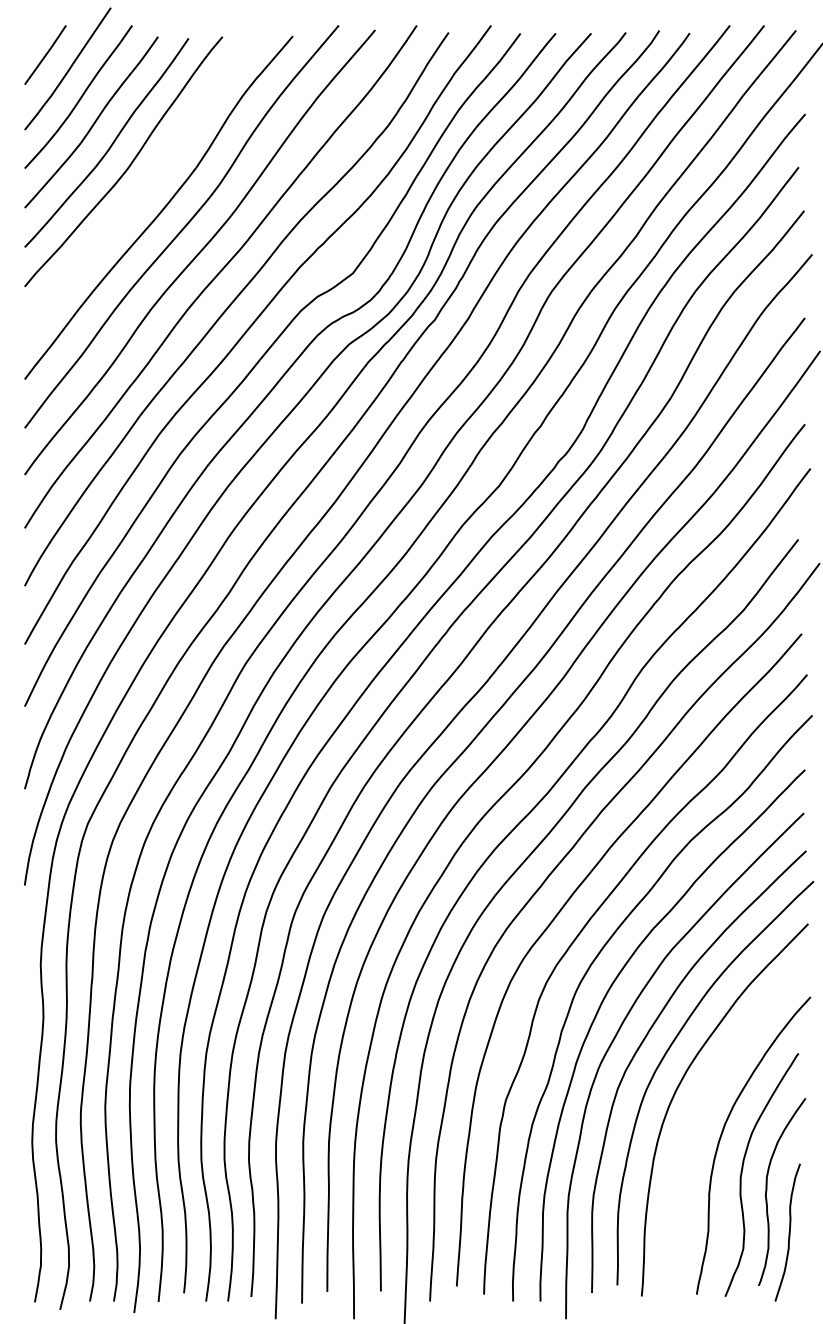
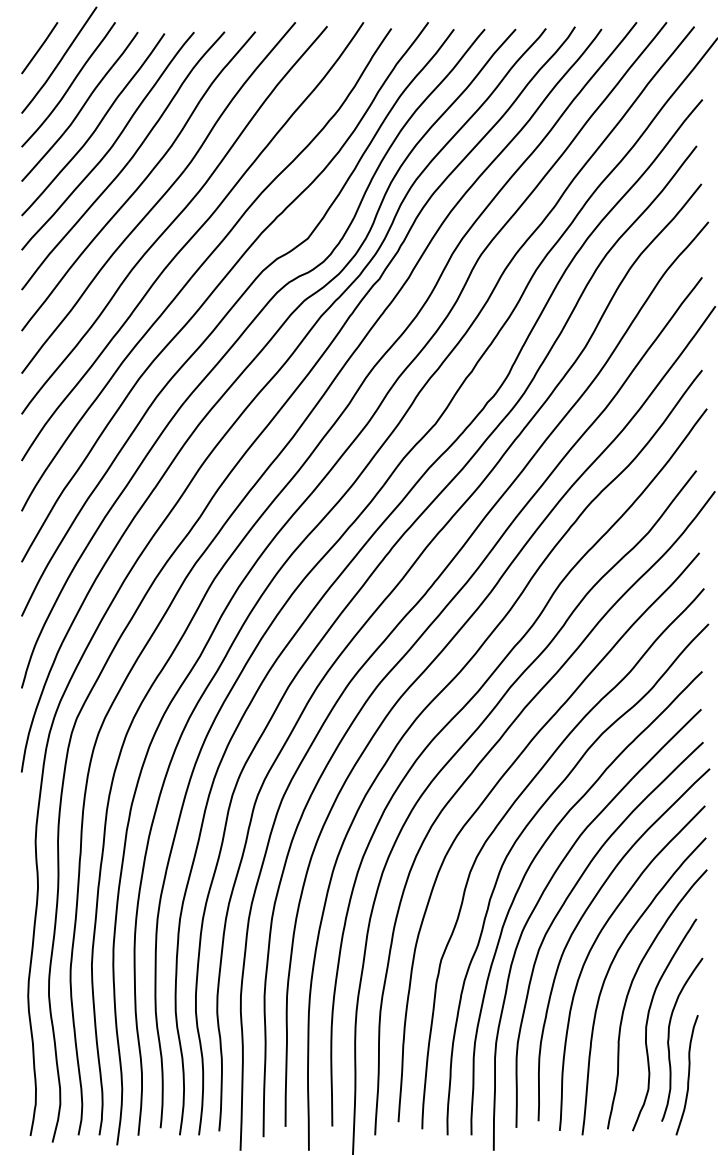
curve: (146, 185) -> (127, 161), added
curve: (698, 1113) -> (609, 971), added

